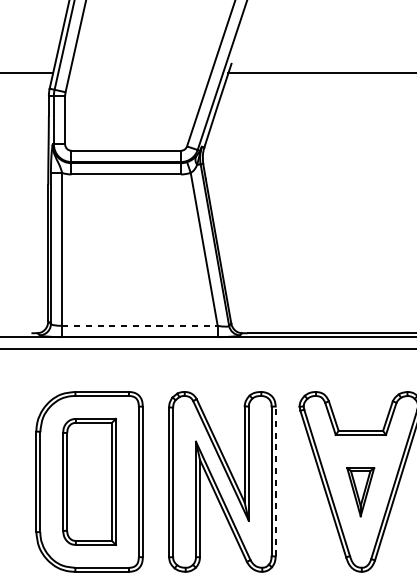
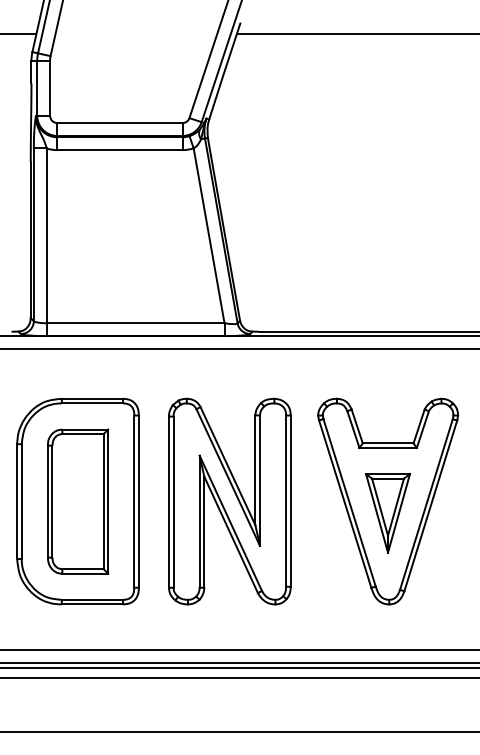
line: (139, 326) -> (135, 323), dashed -> solid
line: (275, 481) -> (290, 501), dashed -> solid
part: (360, 492) -> (387, 513), size x1.43

